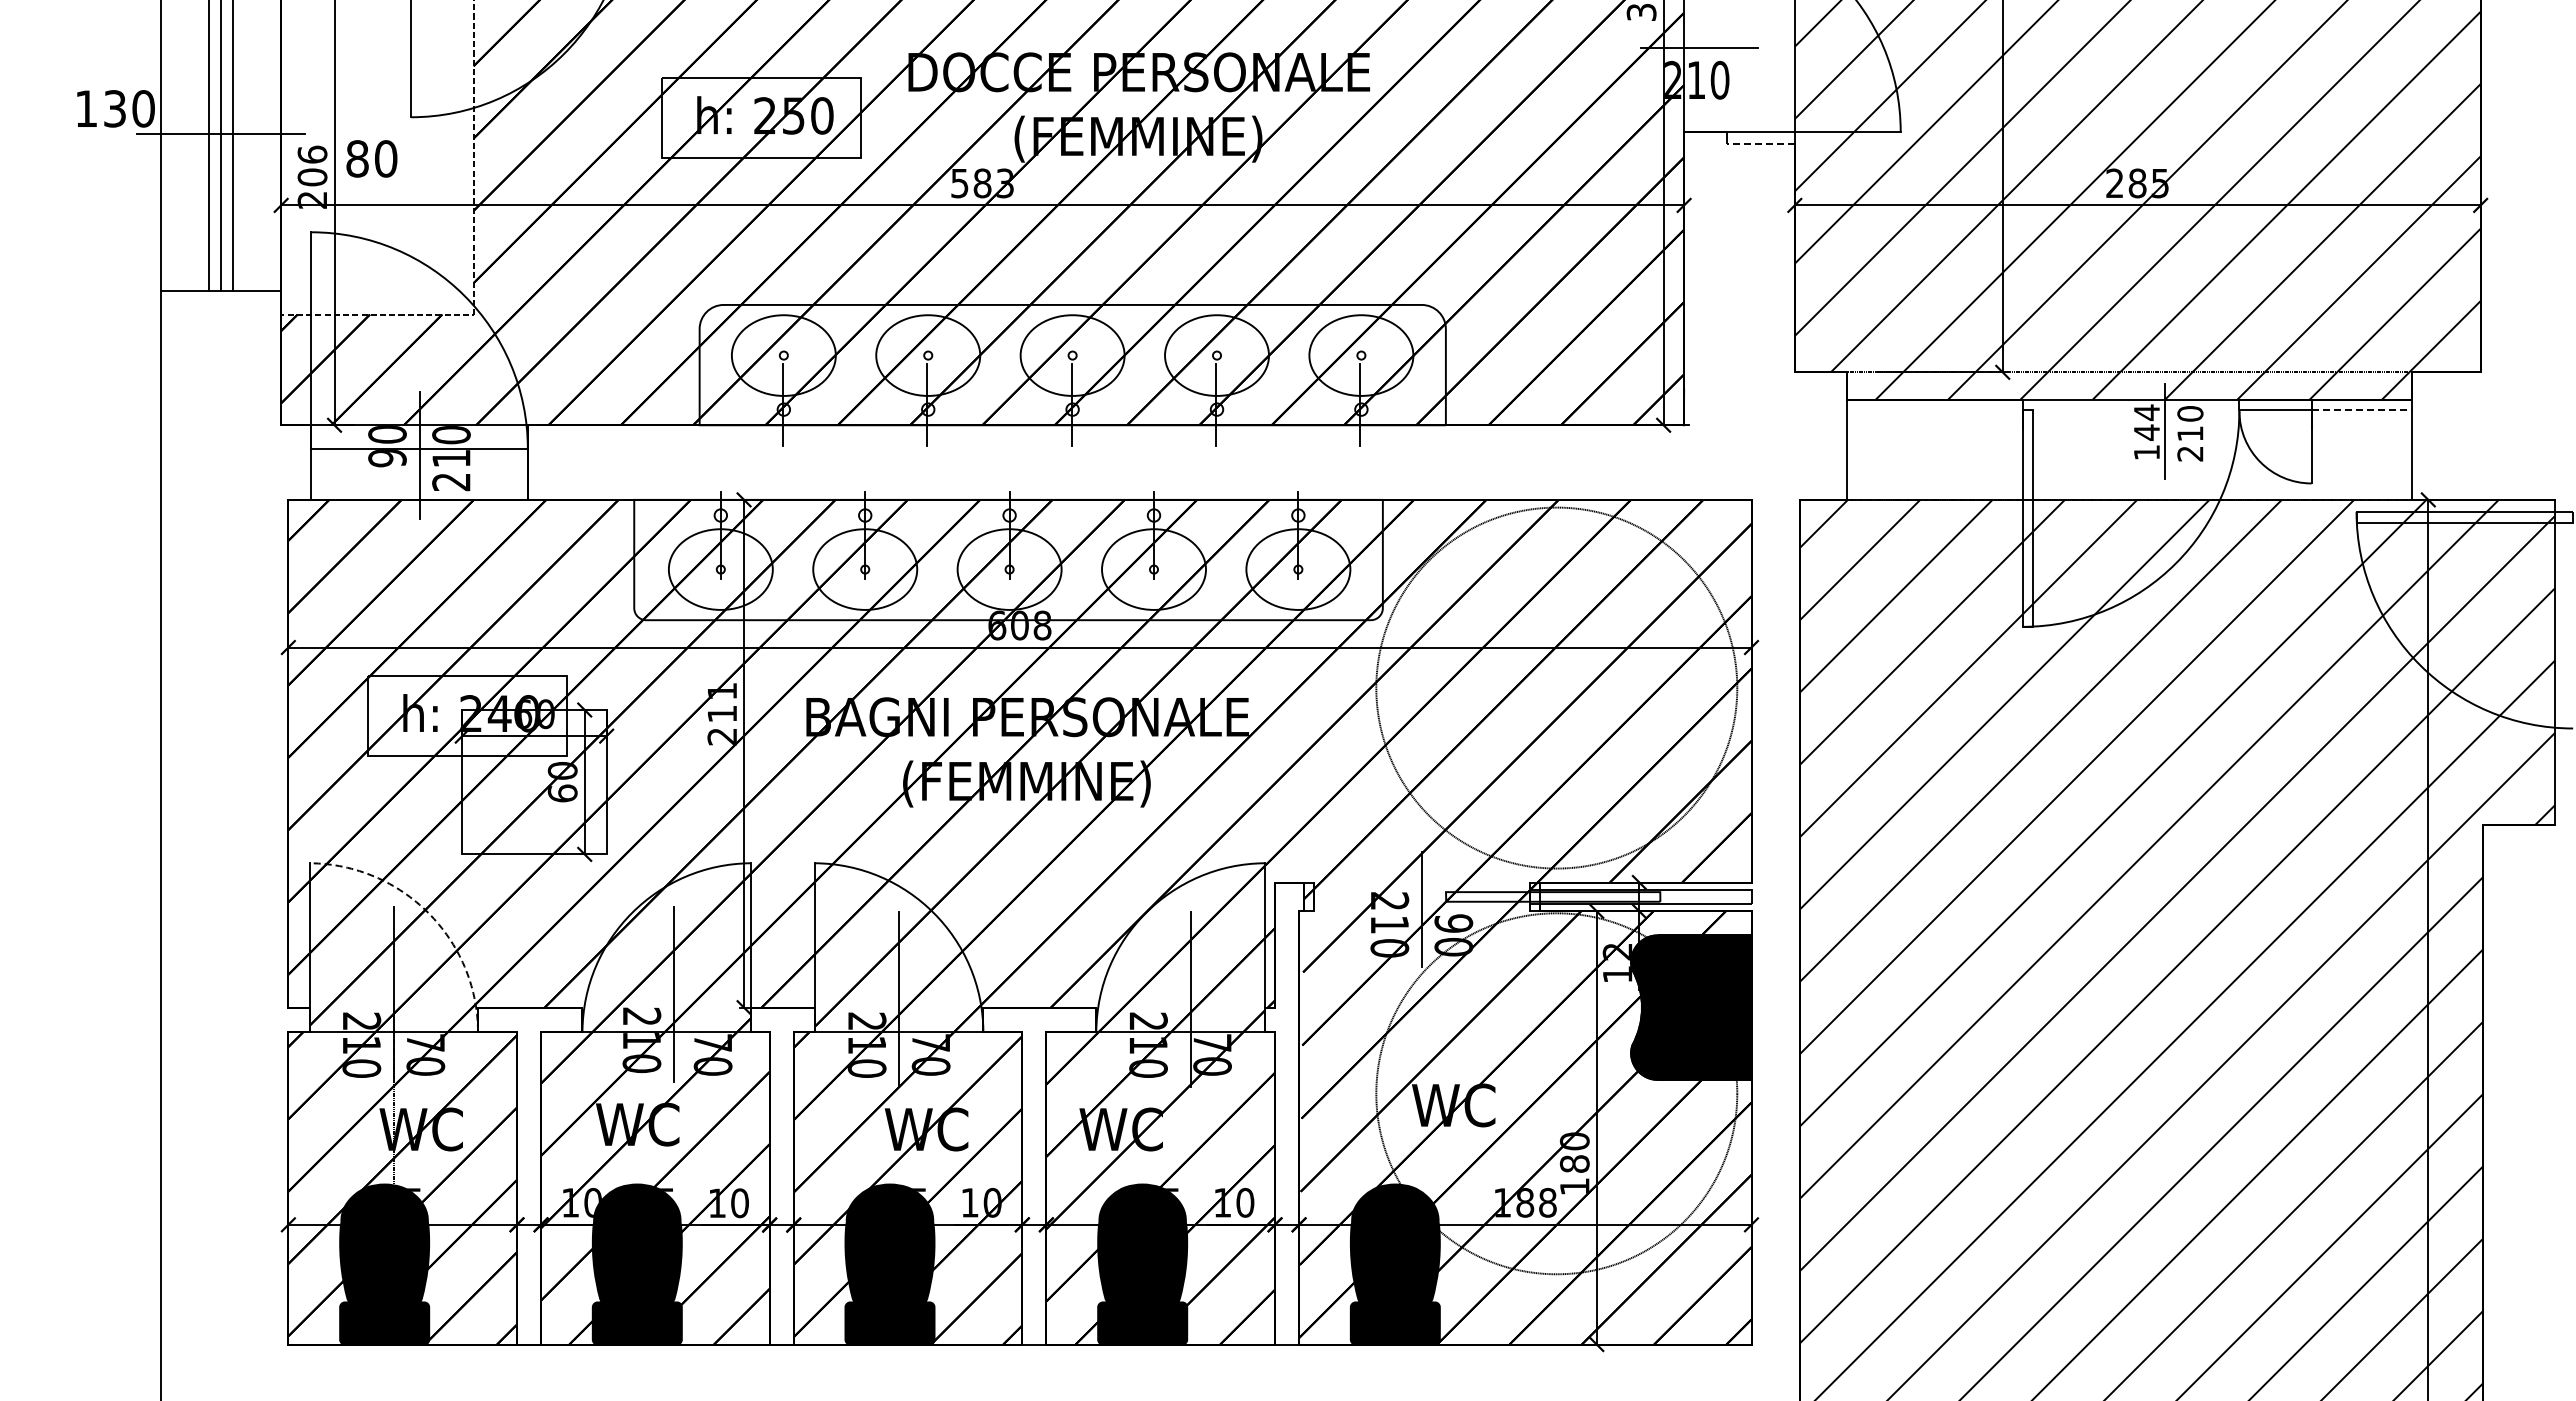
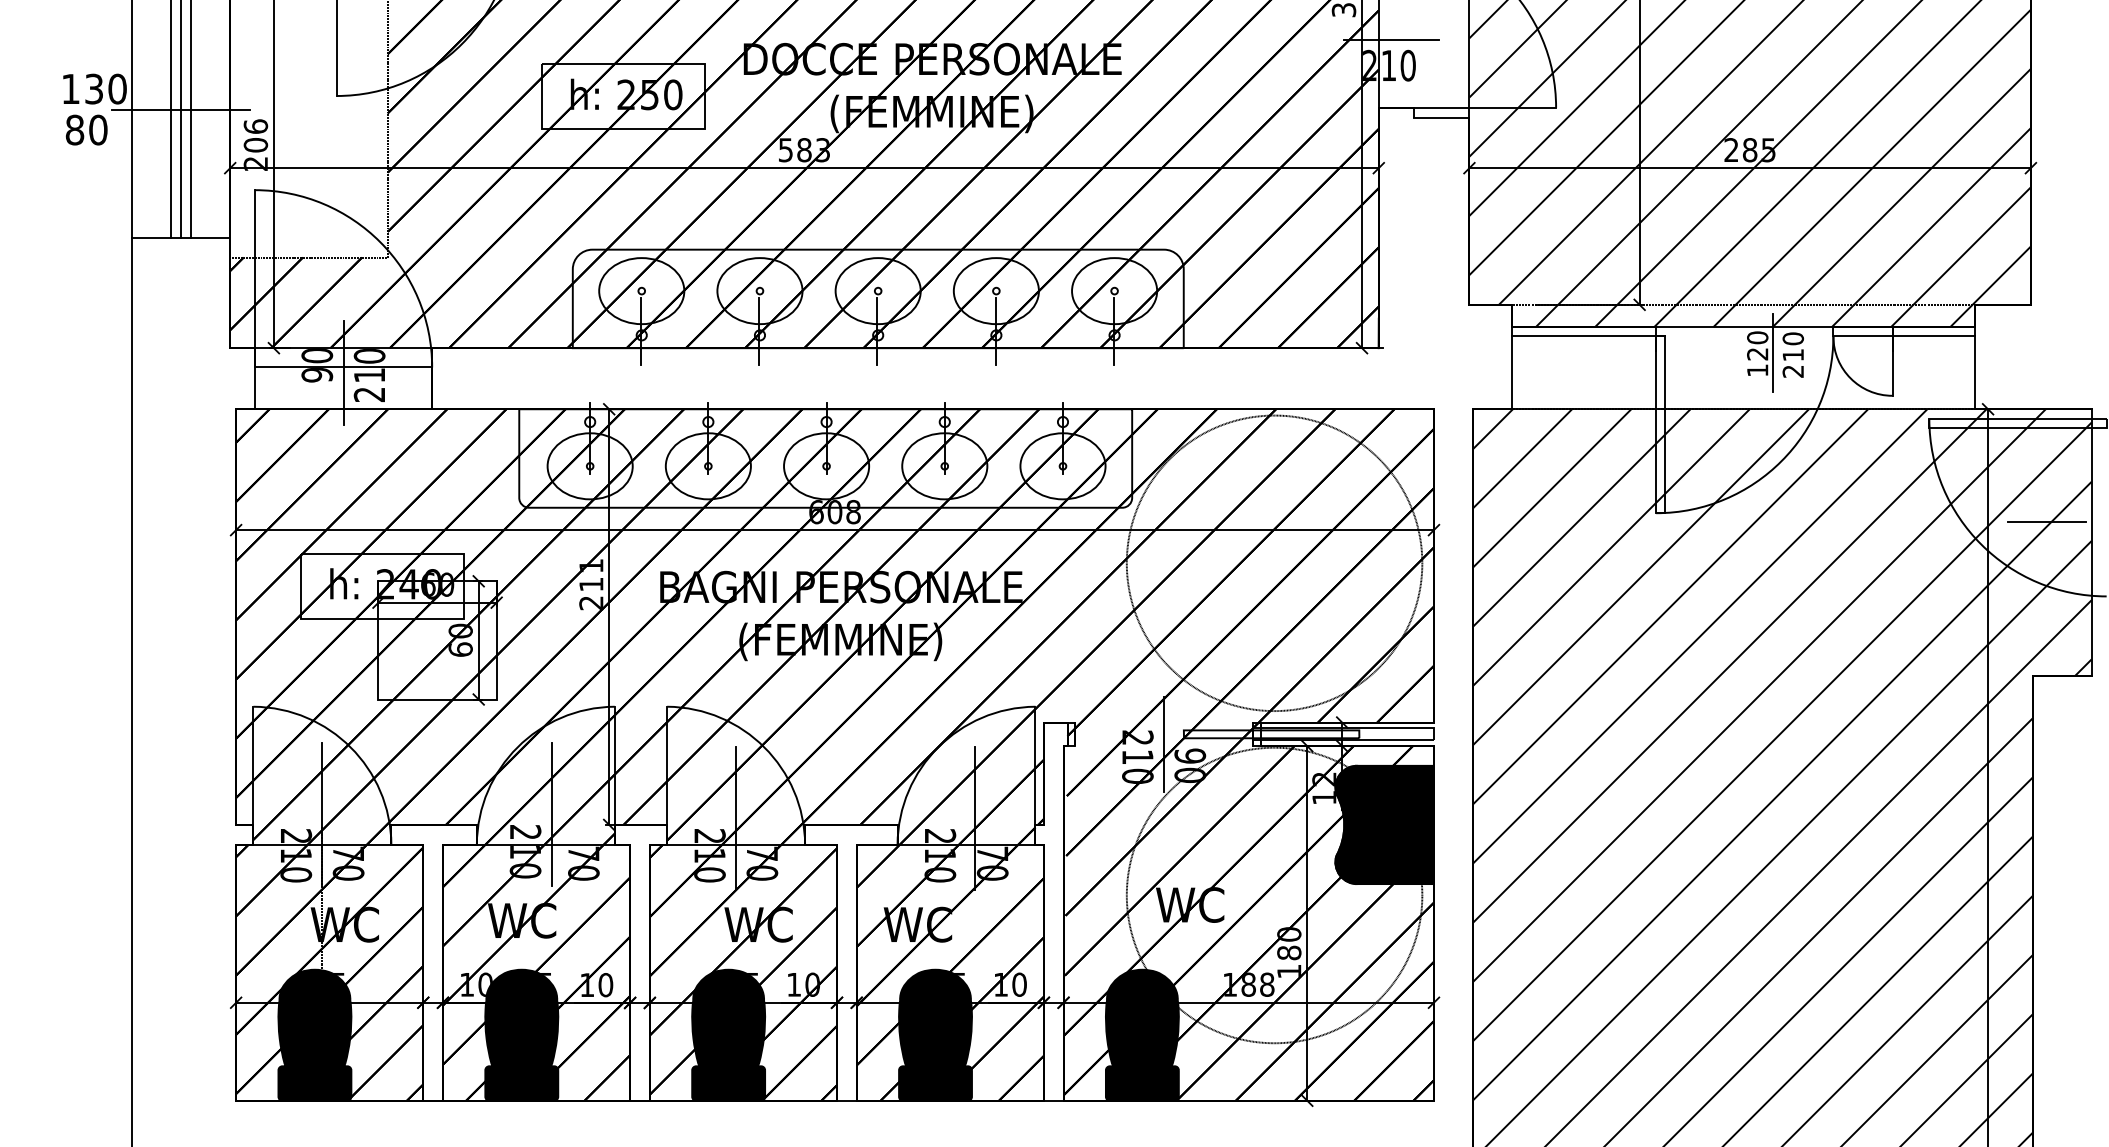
line: (1761, 143) -> (1442, 117), dashed -> solid
text: (371, 158) -> (86, 129), moved
line: (1939, 410) -> (1587, 336), added
line: (2362, 410) -> (1934, 336), dashed -> solid
text: (2146, 422) -> (1757, 345), 144 -> 120
line: (2499, 637) -> (2046, 521), added
arc: (428, 912) -> (350, 747), dashed -> solid

